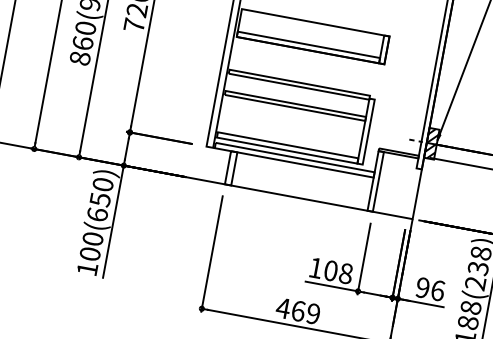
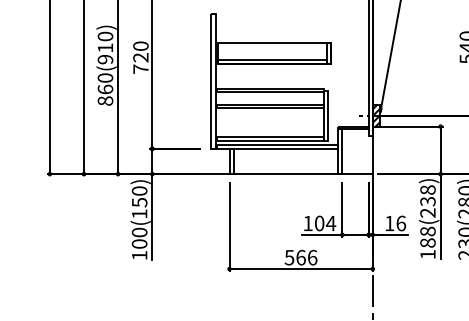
text: (97, 214) -> (139, 213), 100(650) -> 100(150)
text: (345, 273) -> (330, 223), 108 -> 104
text: (422, 287) -> (389, 223), 96 -> 16
text: (297, 310) -> (300, 257), 469 -> 566

